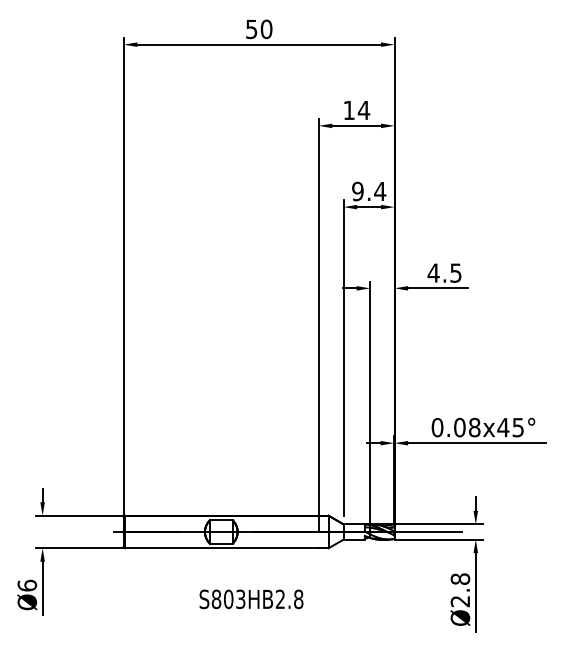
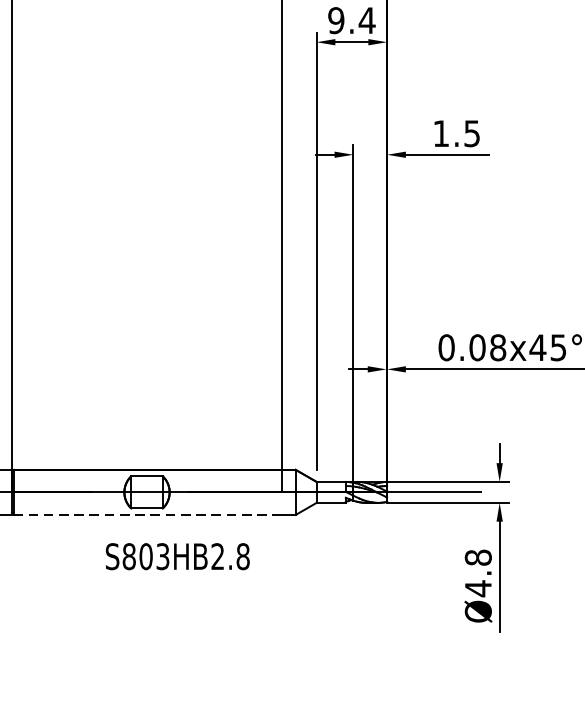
text: (433, 272) -> (441, 132), 4.5 -> 1.5
line: (222, 548) -> (148, 515), solid -> dashed
text: (251, 599) -> (177, 556), moved
text: (459, 601) -> (477, 588), Ø2.8 -> Ø4.8

